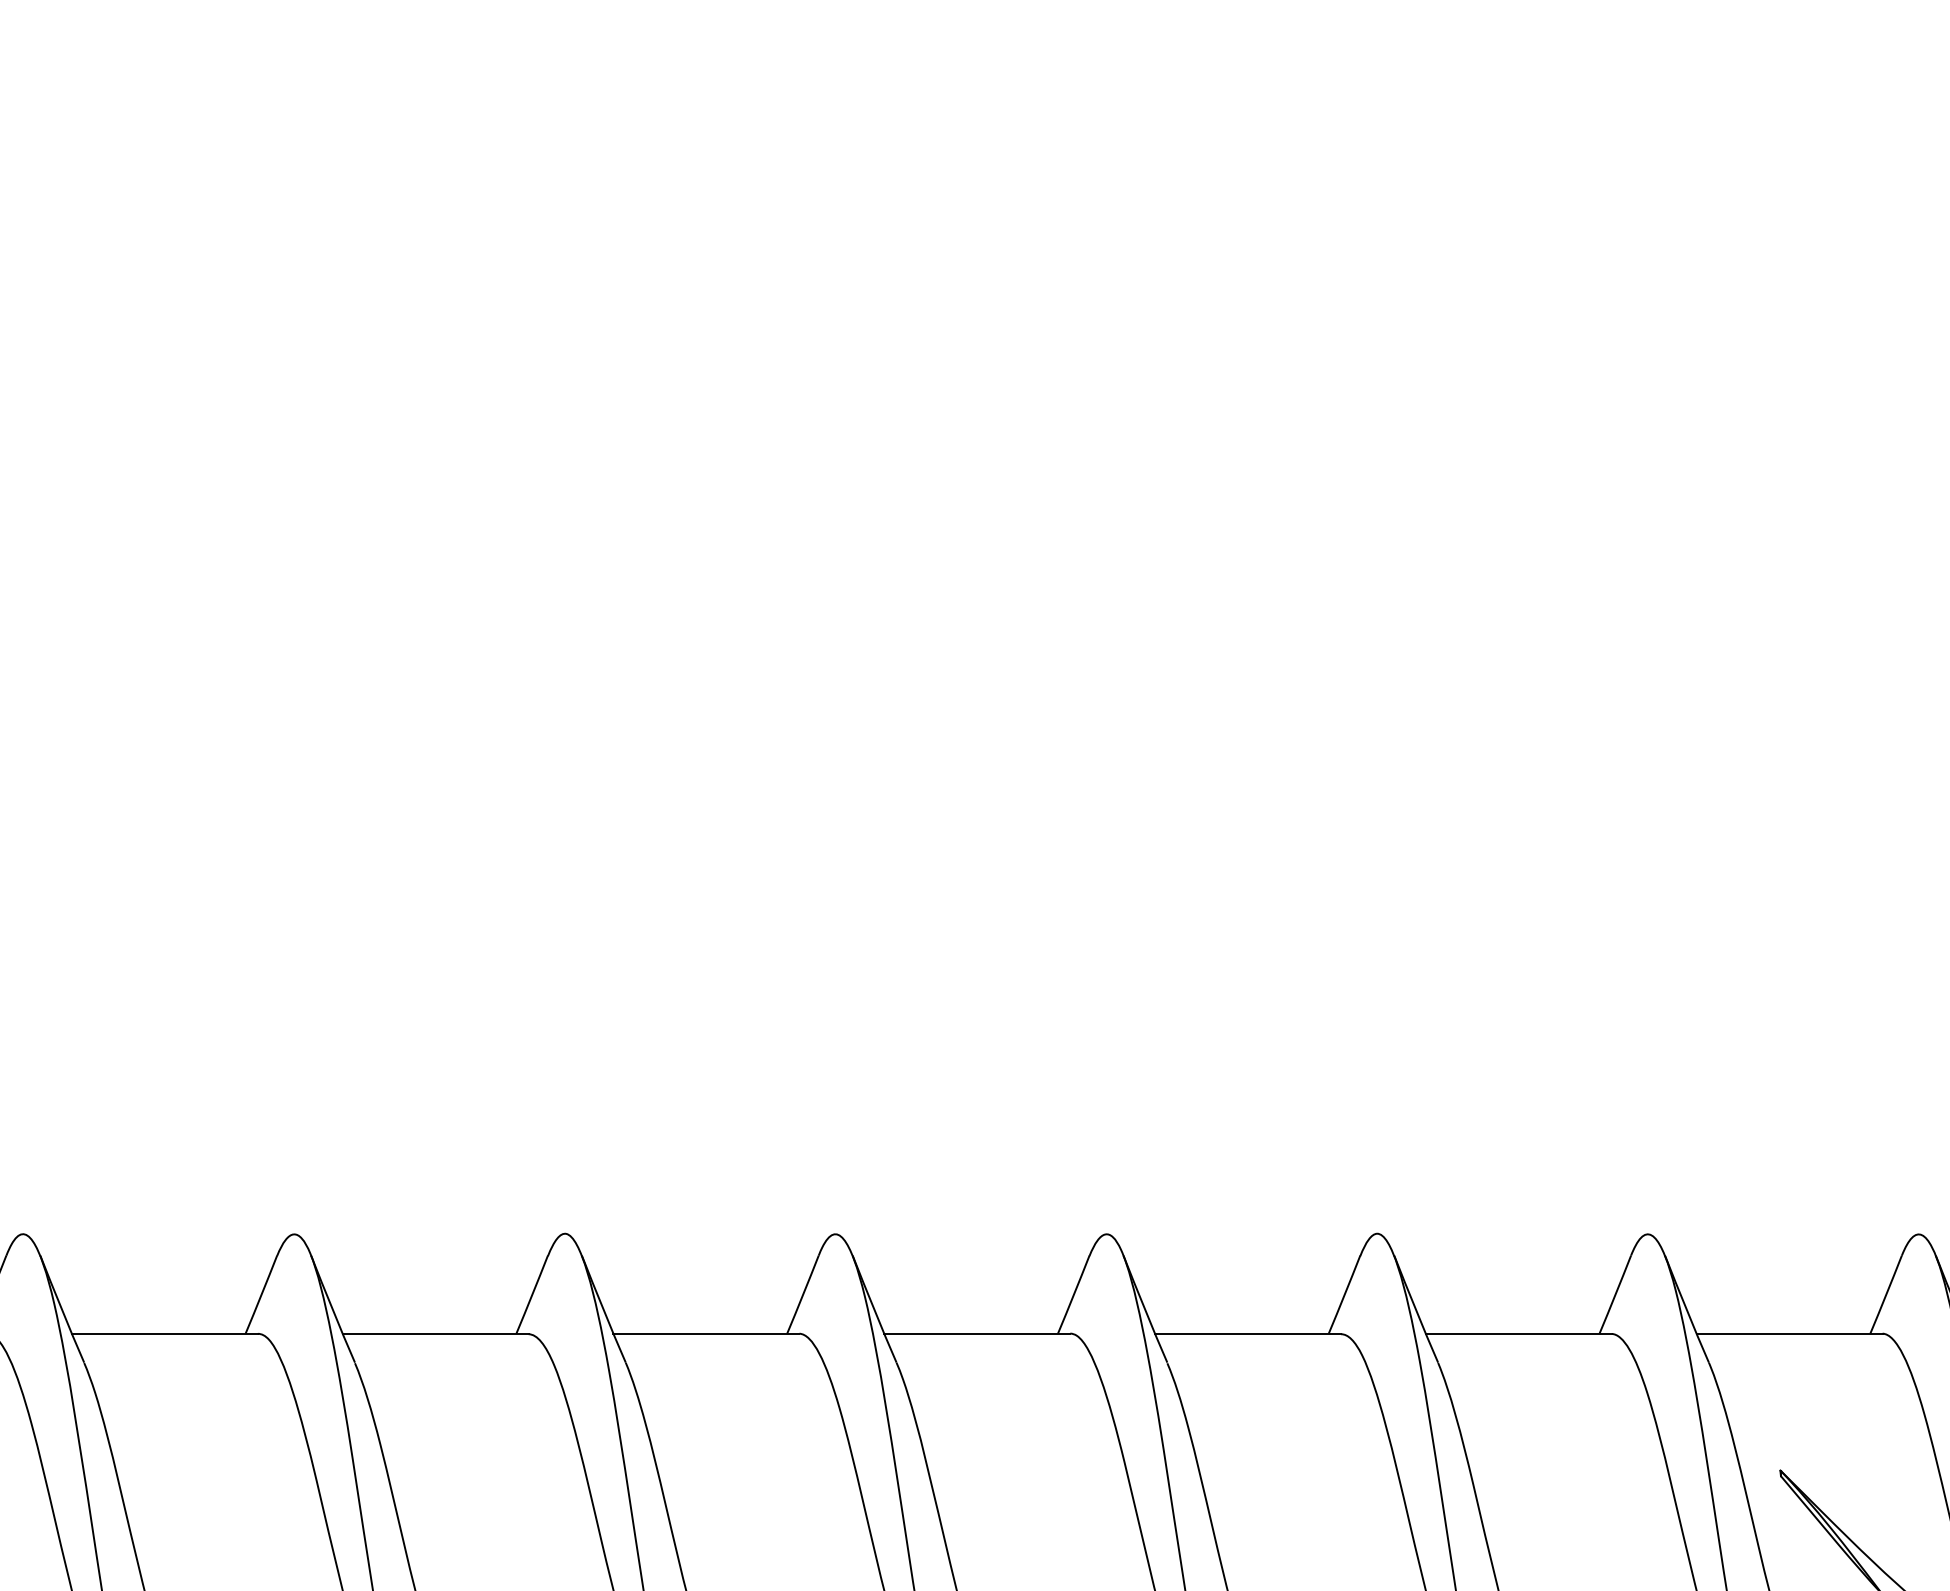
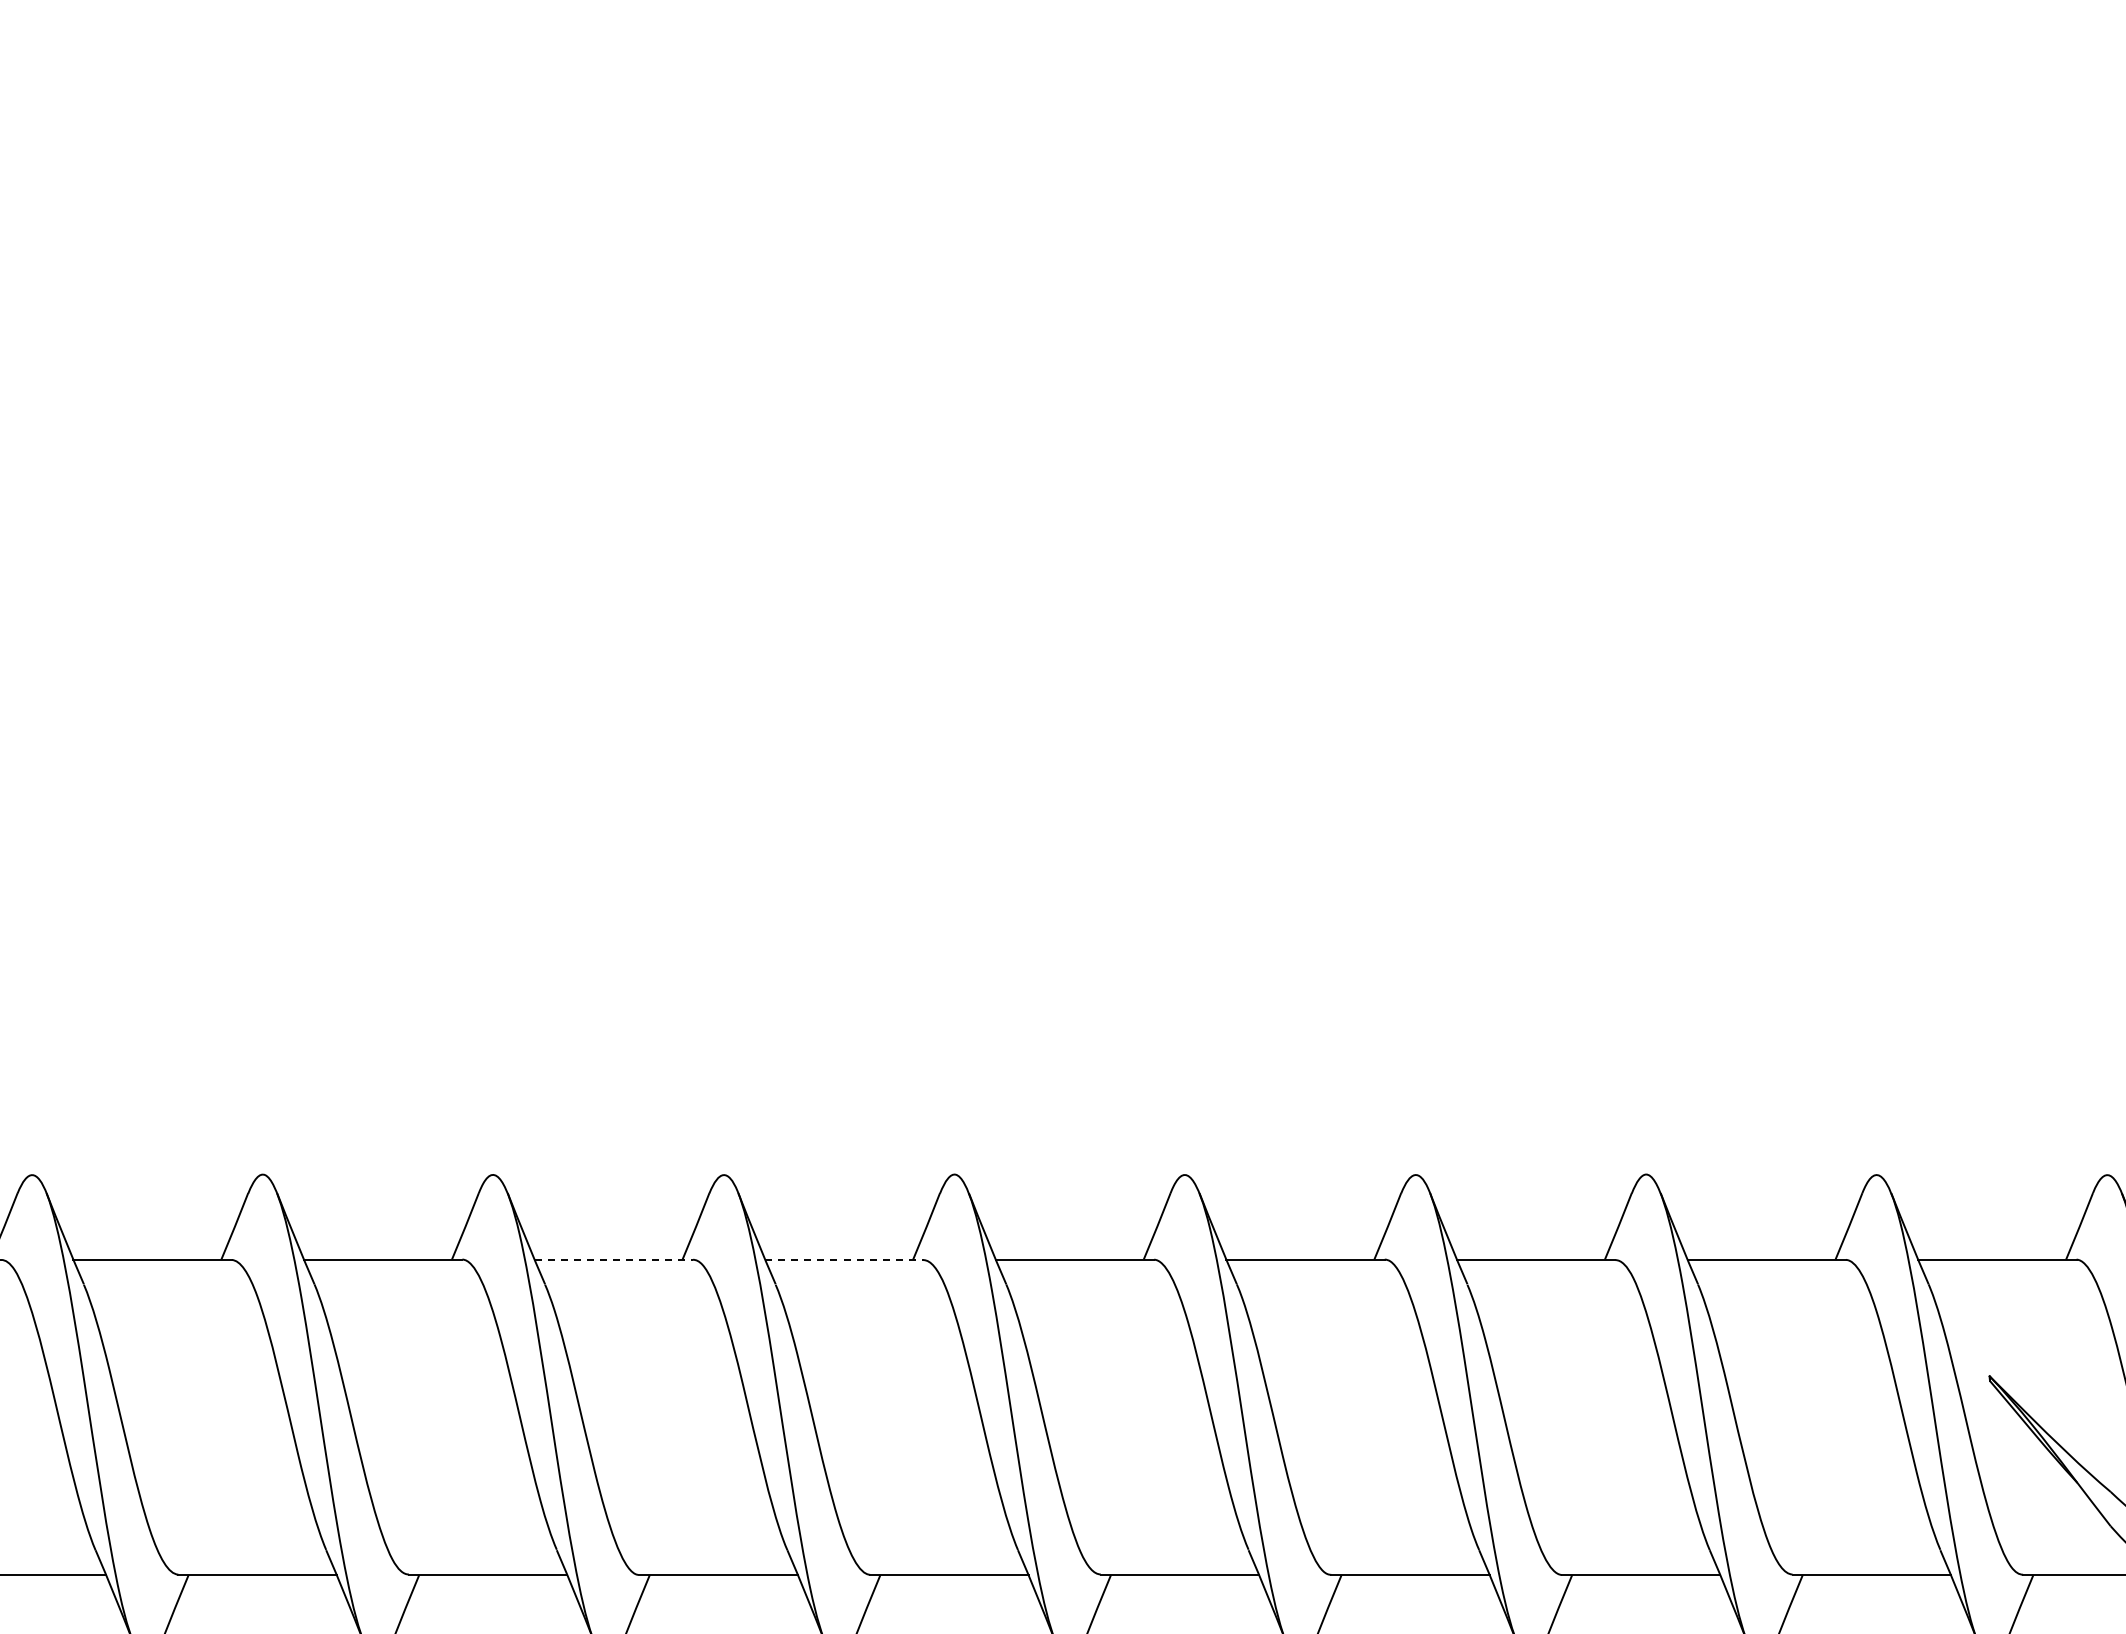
line: (165, 1333) -> (614, 1259), solid -> dashed
line: (435, 1333) -> (844, 1259), solid -> dashed

